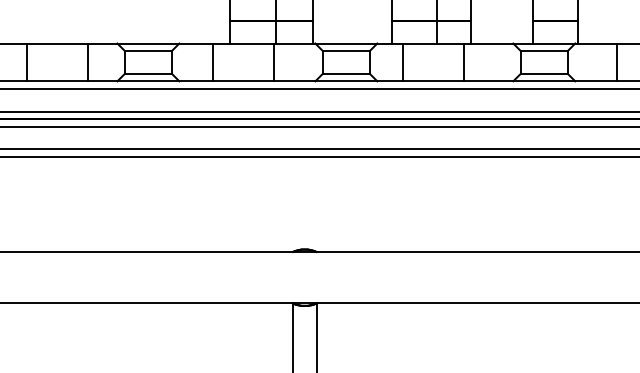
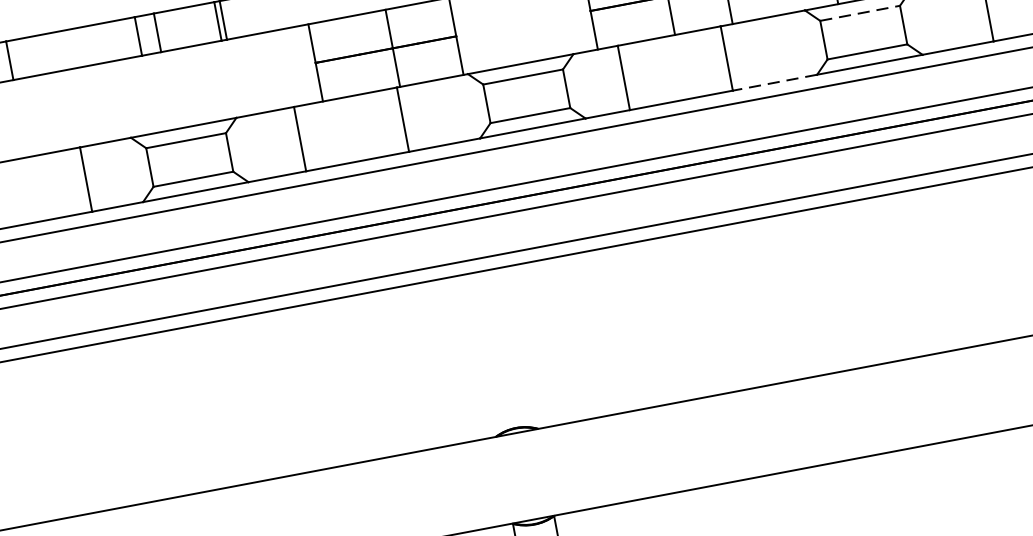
line: (544, 51) -> (860, 13), solid -> dashed
line: (488, 81) -> (774, 83), solid -> dashed

